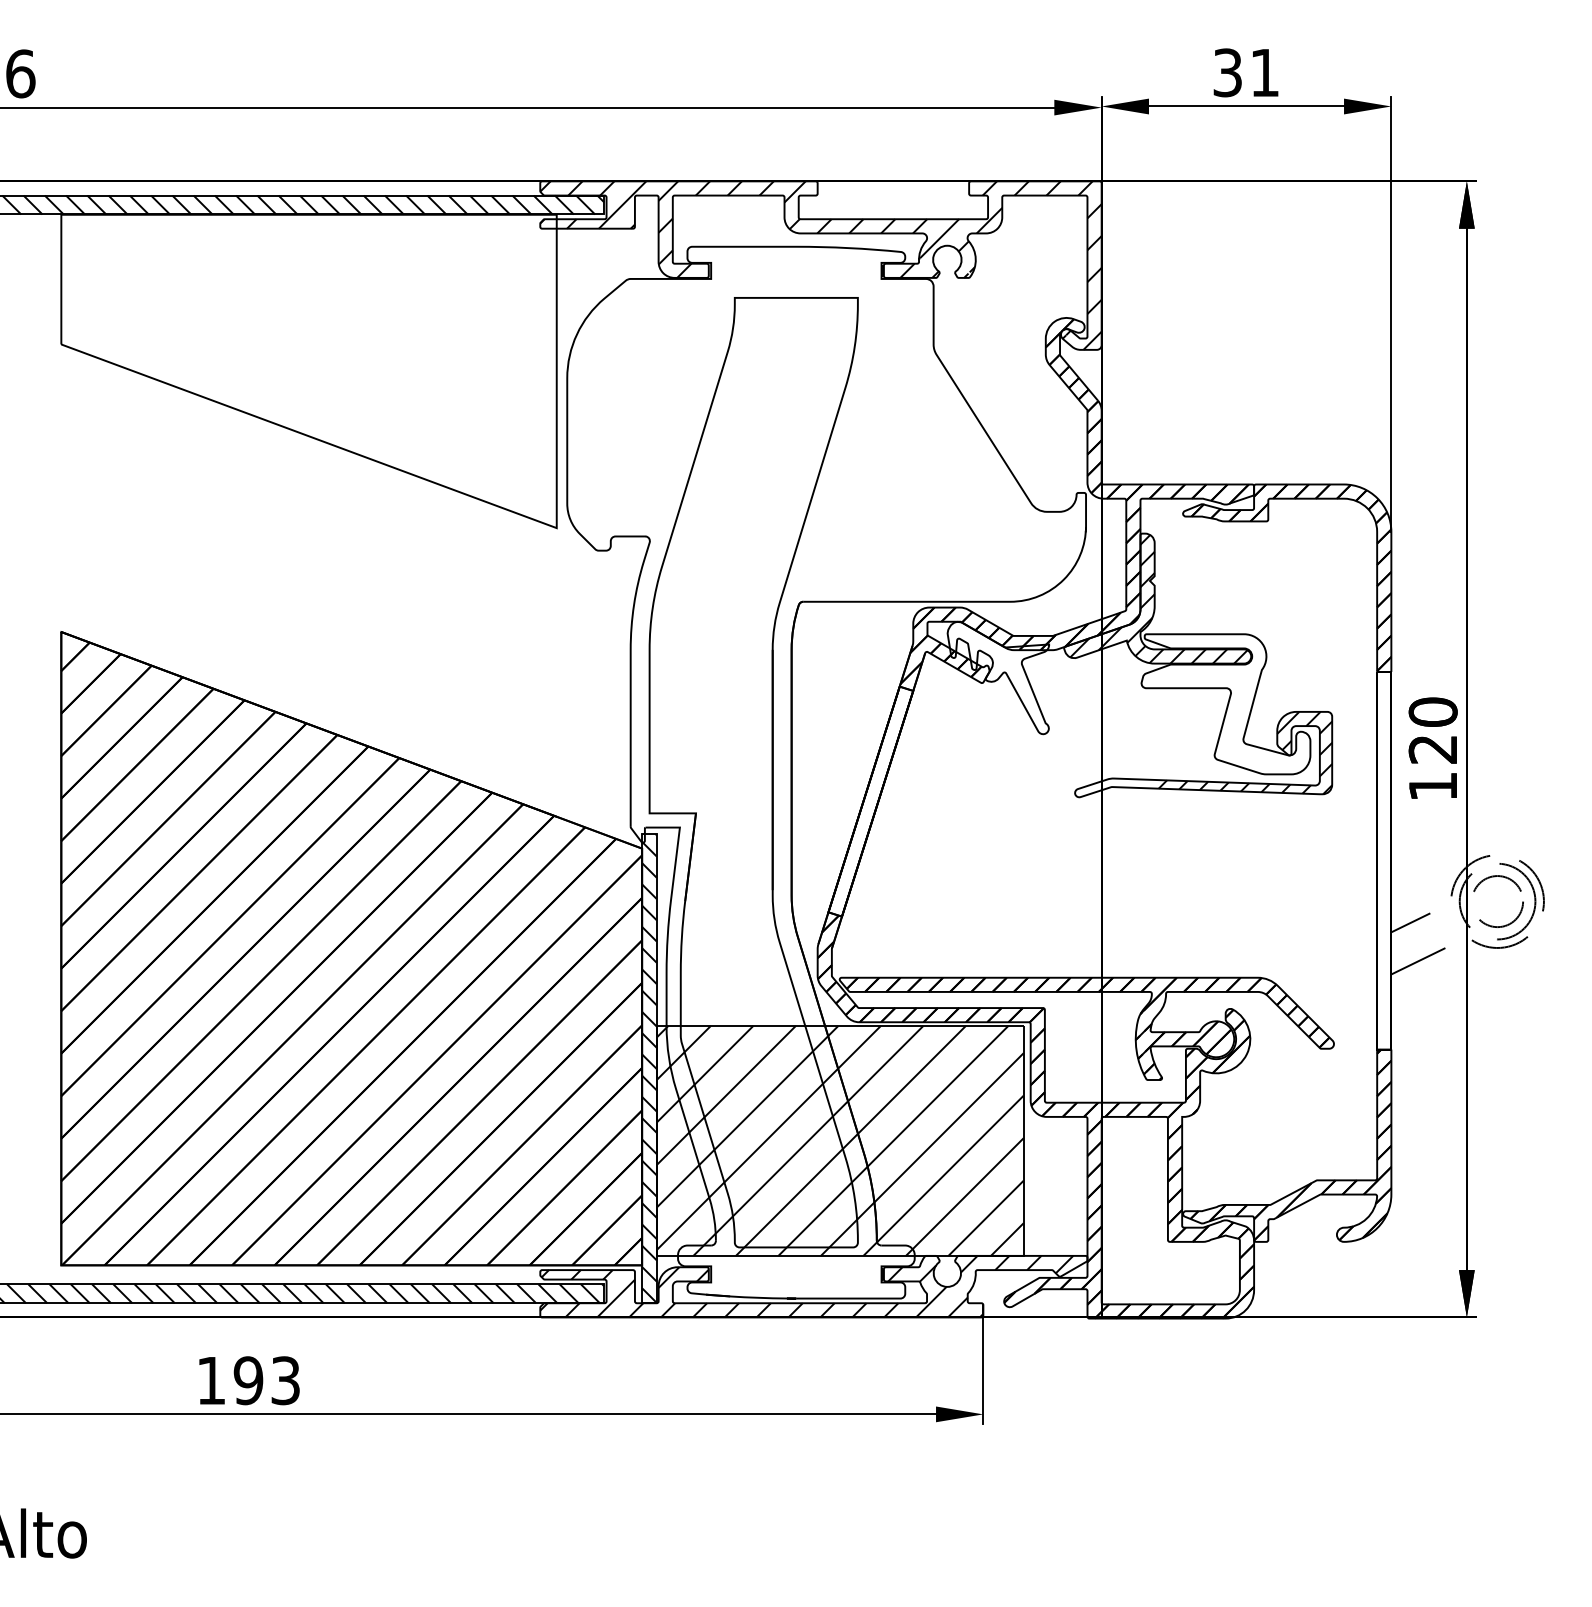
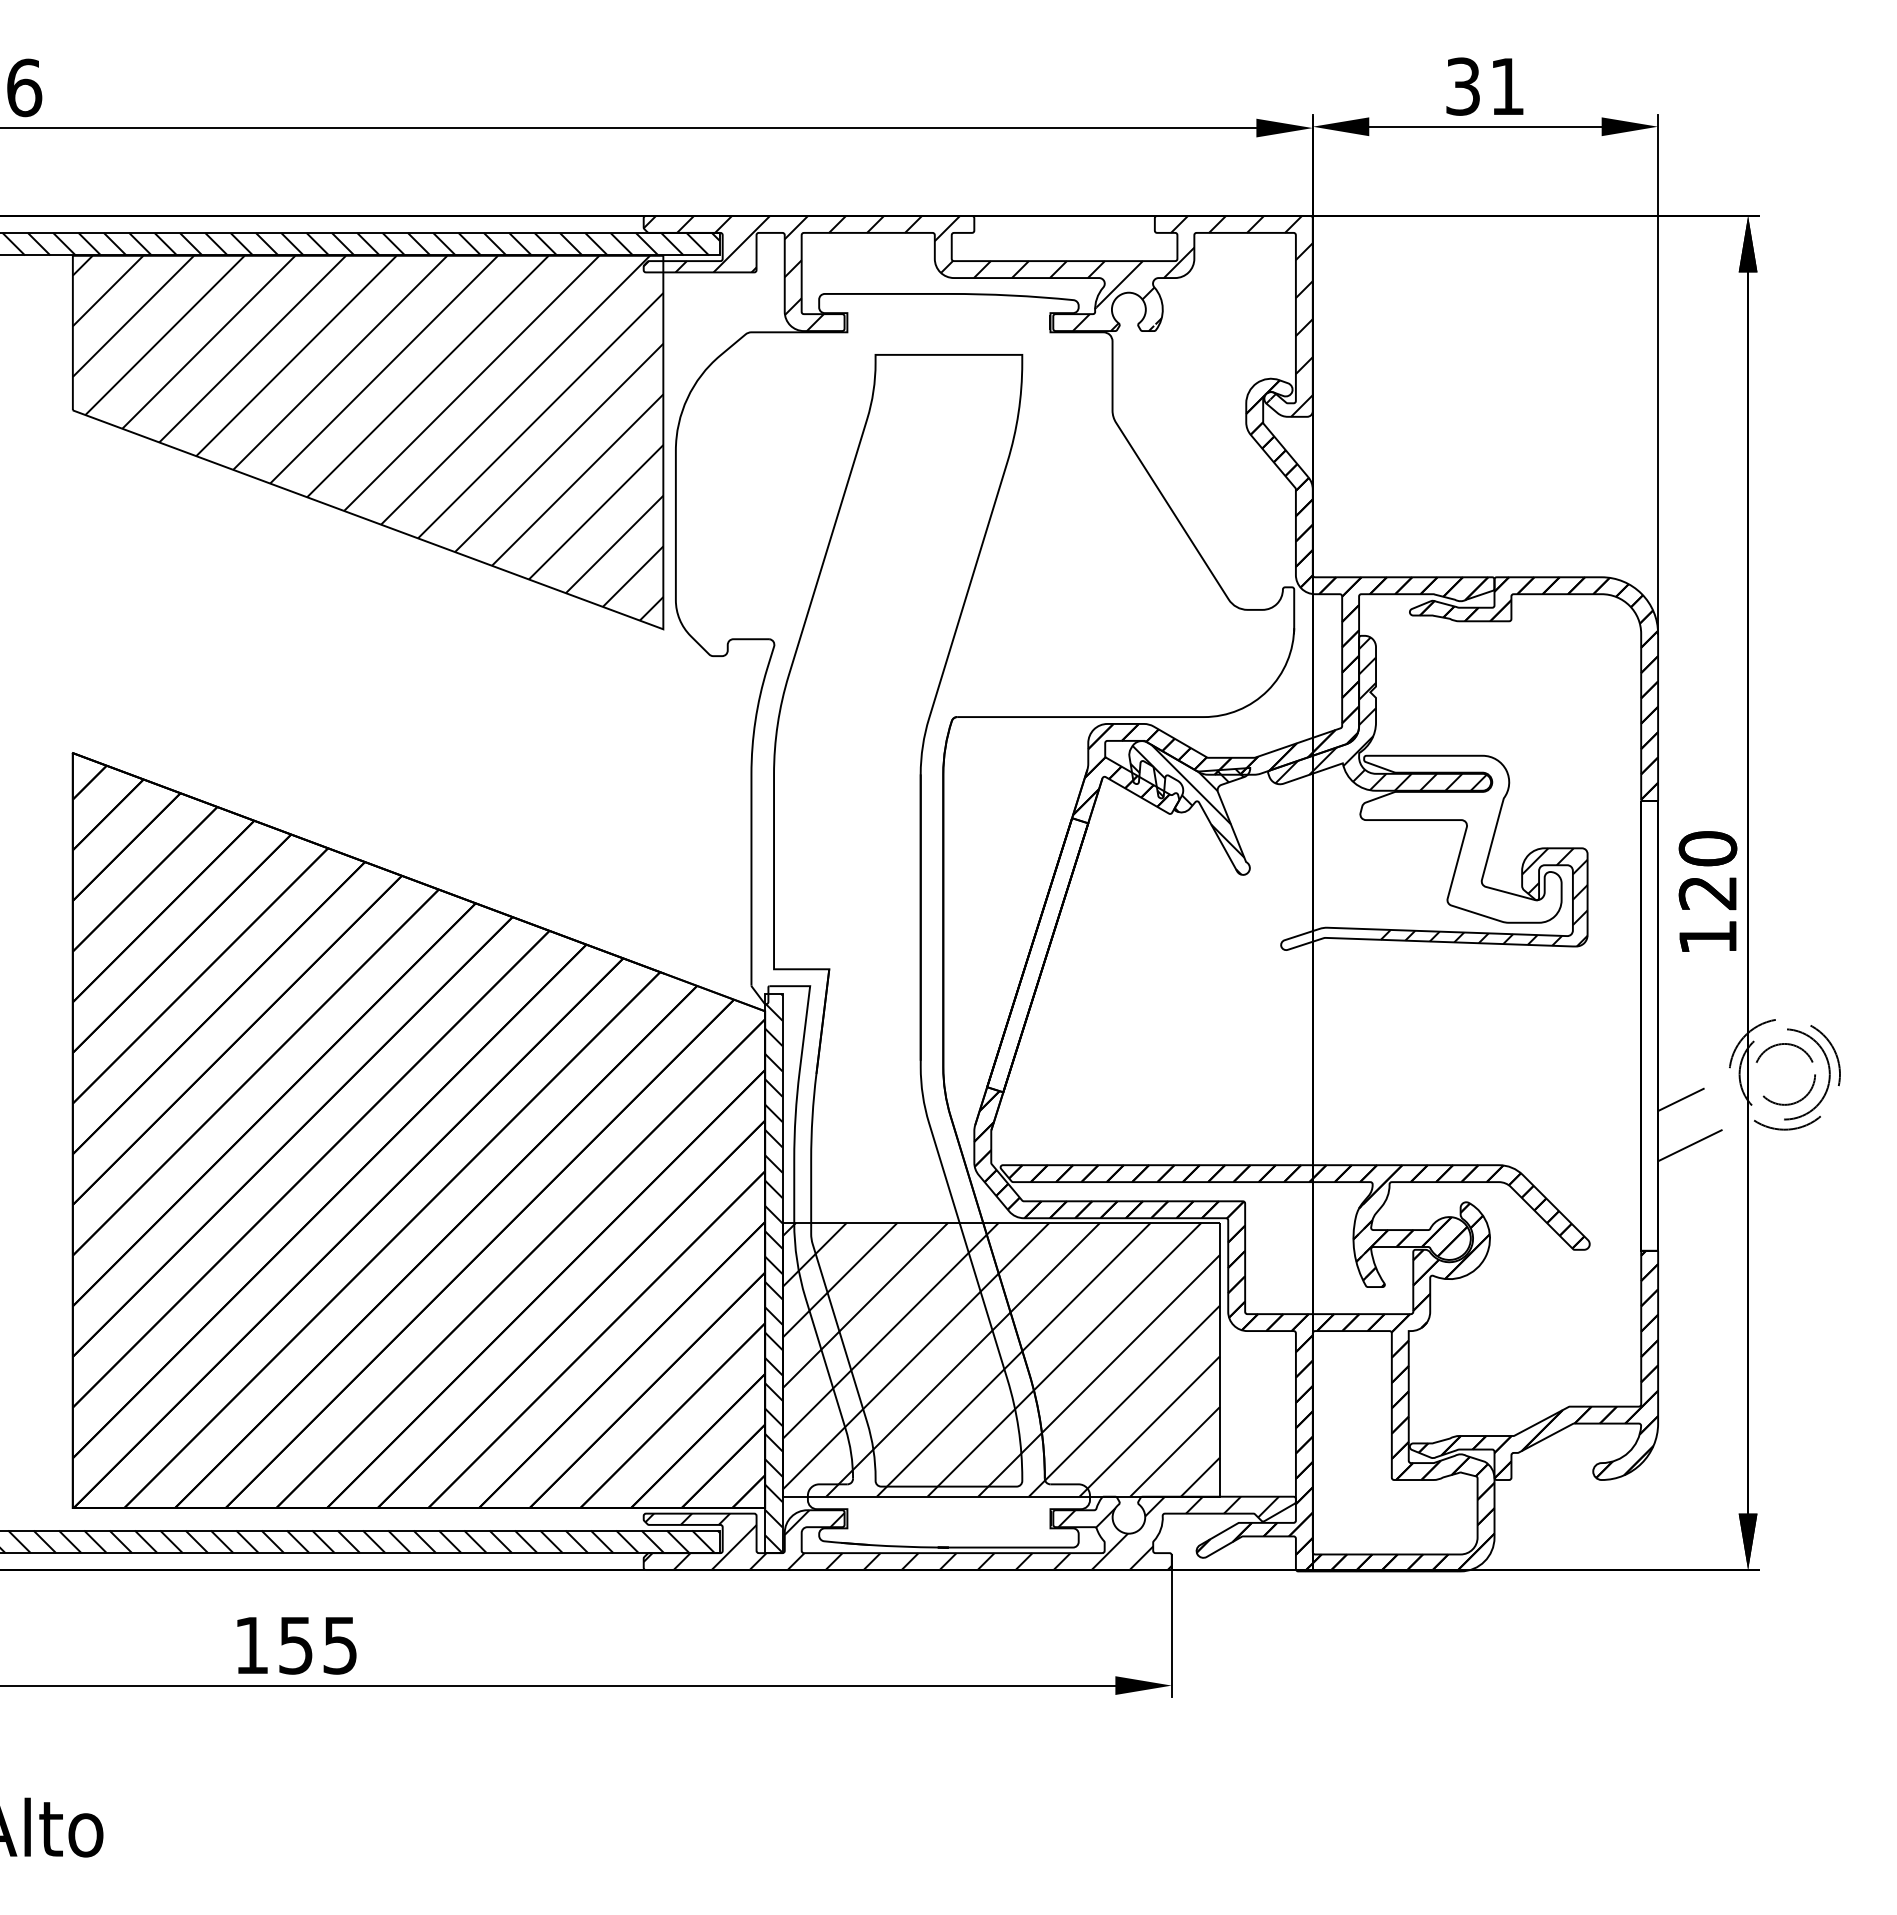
hatch: (308, 367) -> (367, 437), added
hatch: (996, 679) -> (1187, 809), added
text: (266, 1380) -> (317, 1645), 193 -> 155

